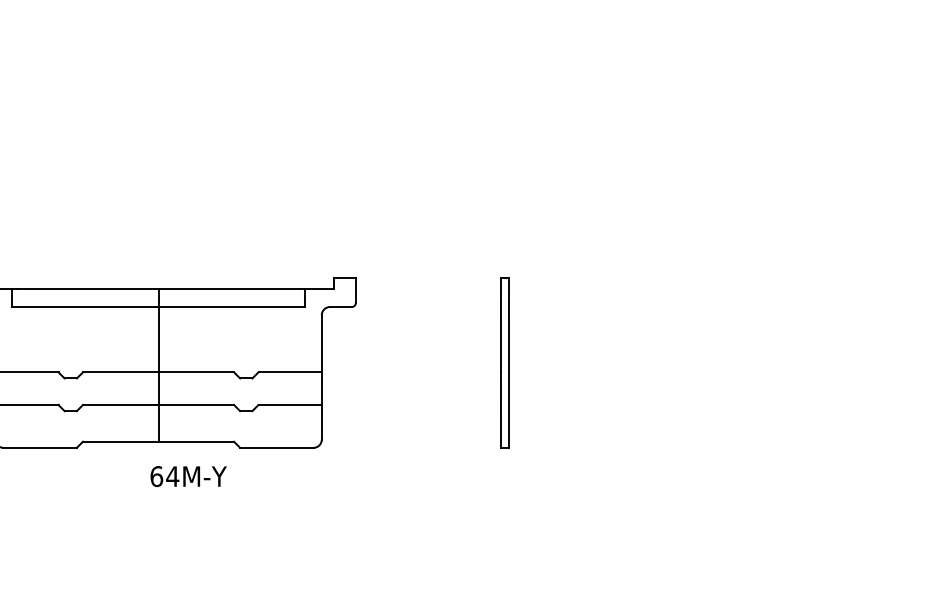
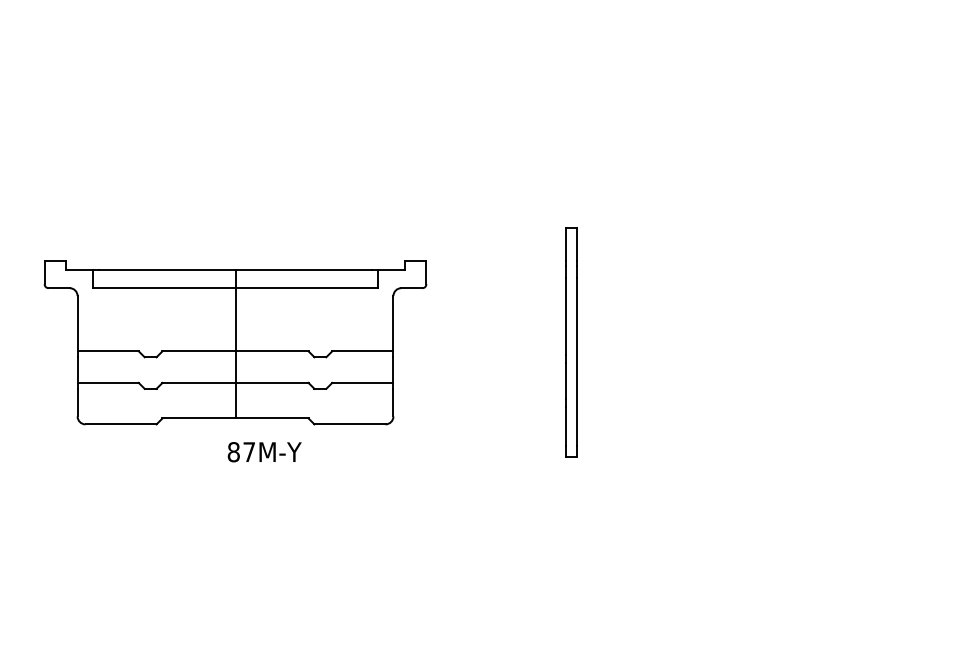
part: (504, 363) -> (570, 342), size x1.4
text: (164, 476) -> (241, 452), 64M-Y -> 87M-Y

